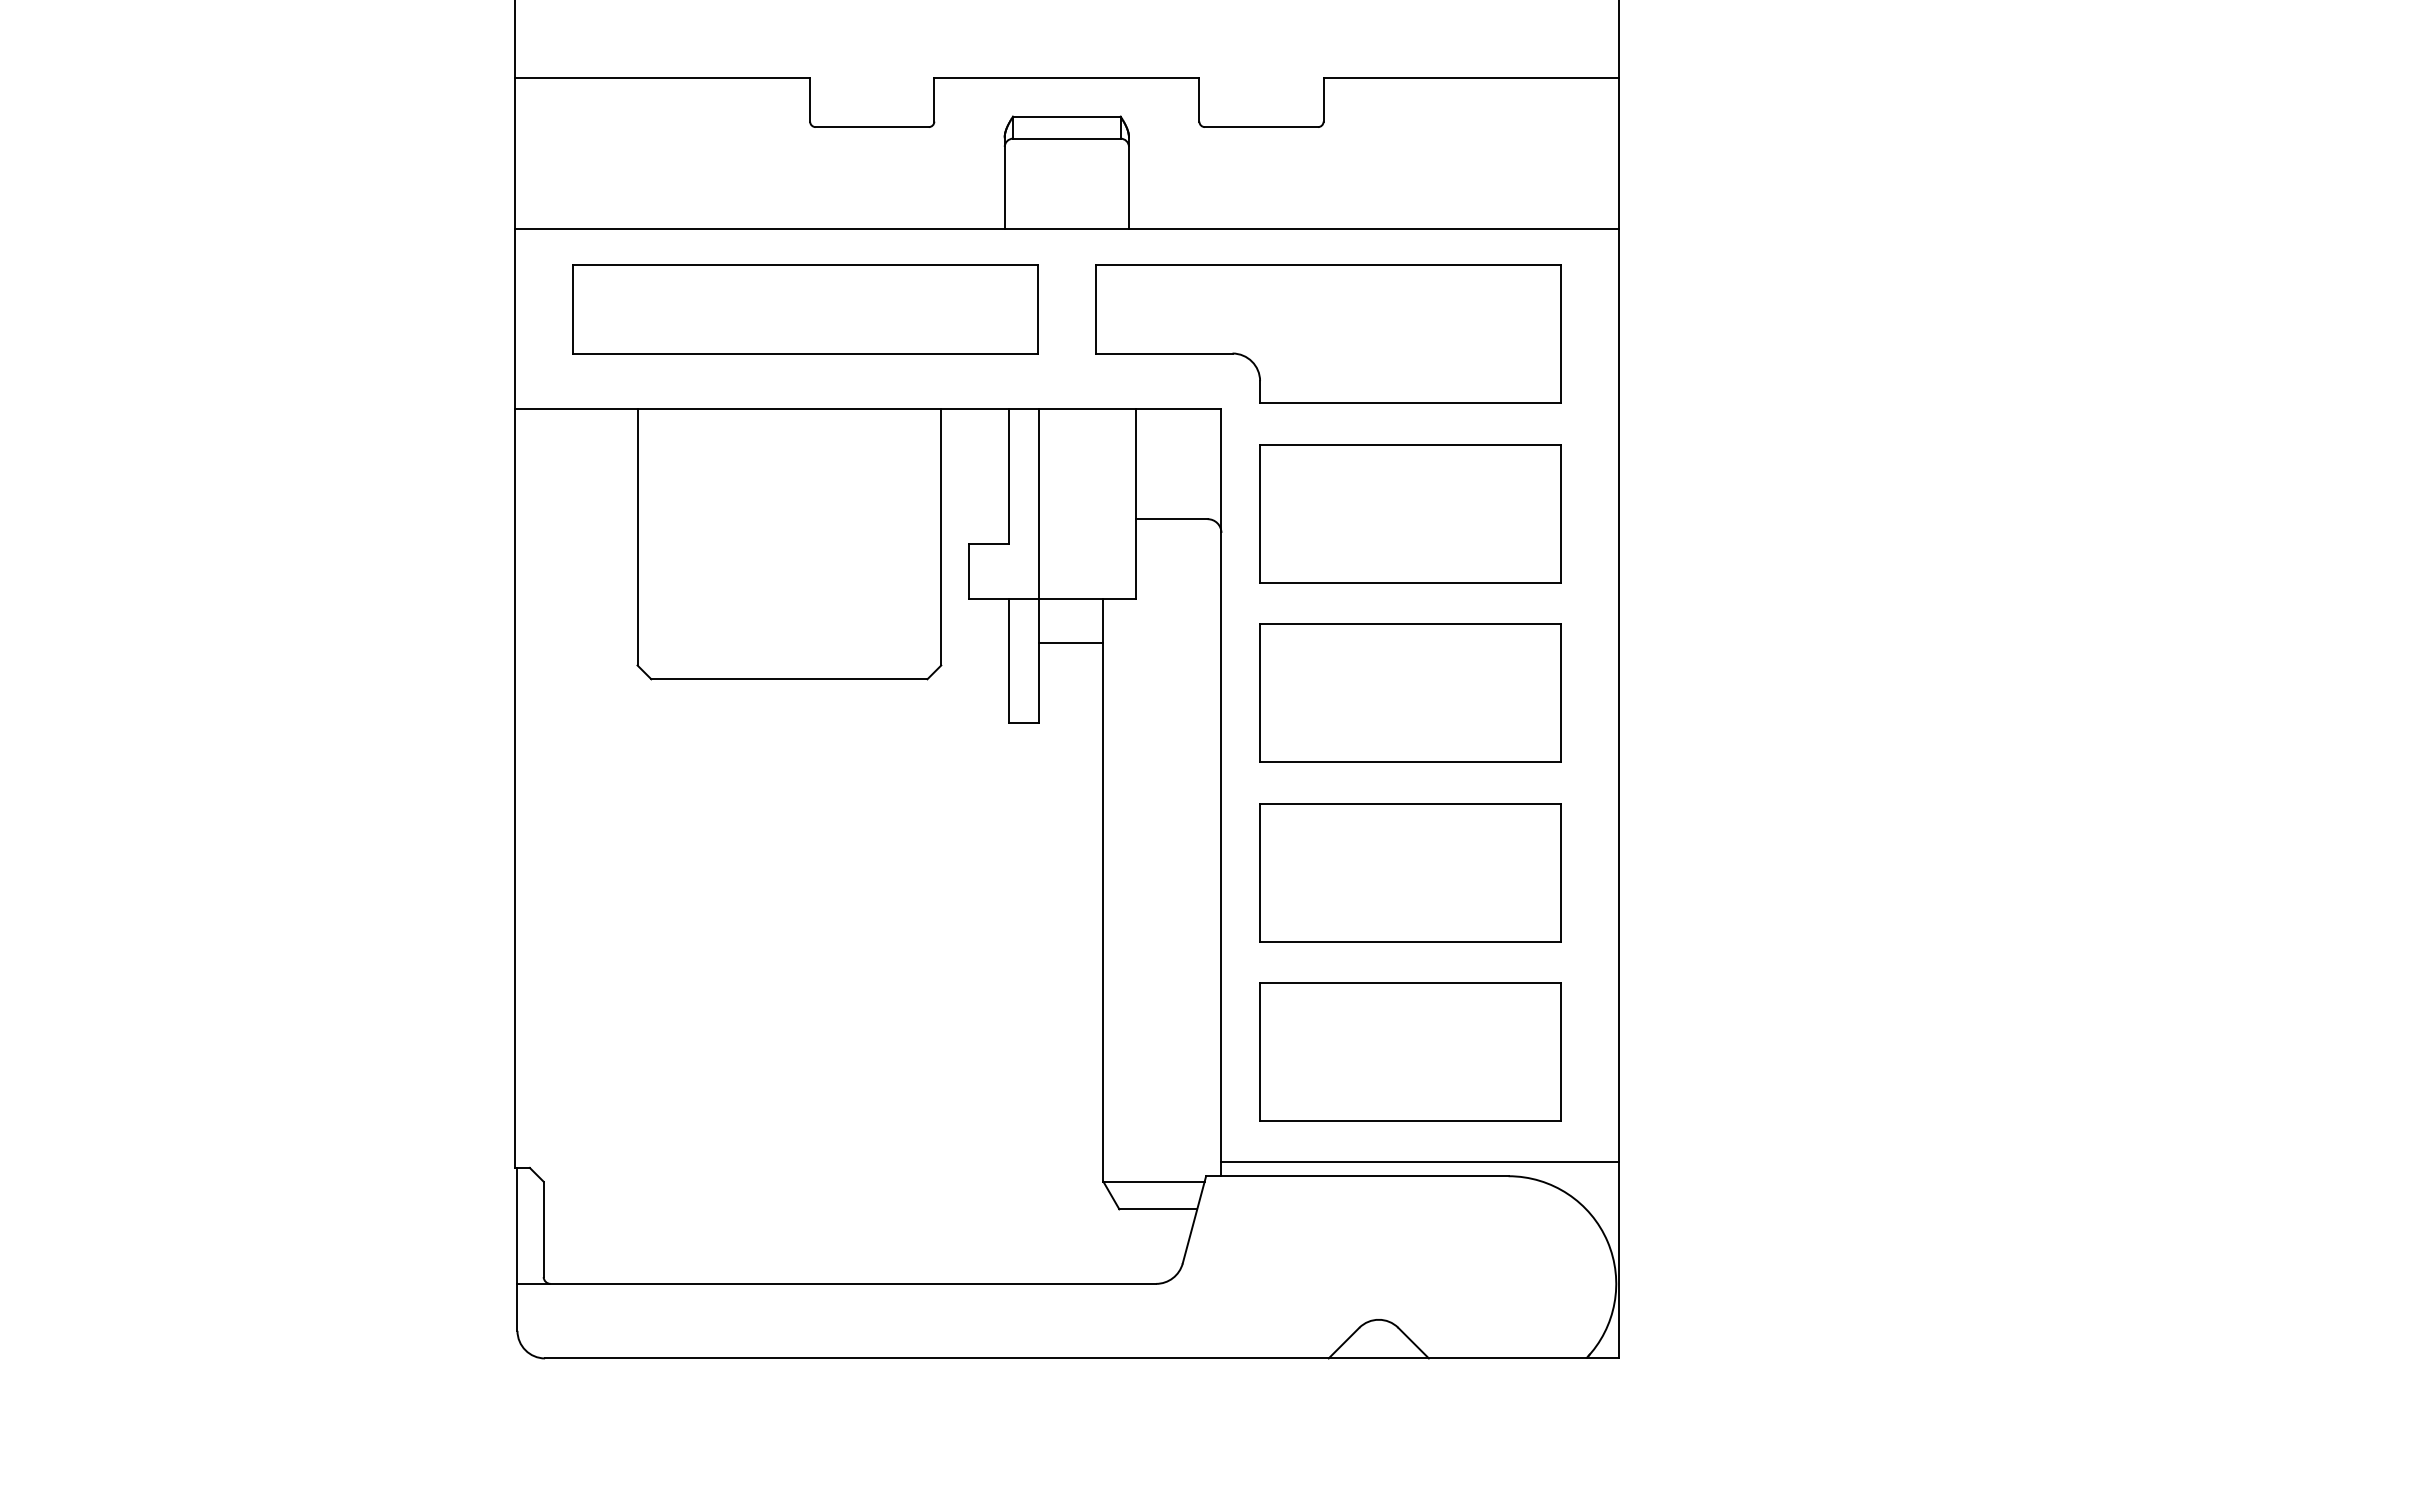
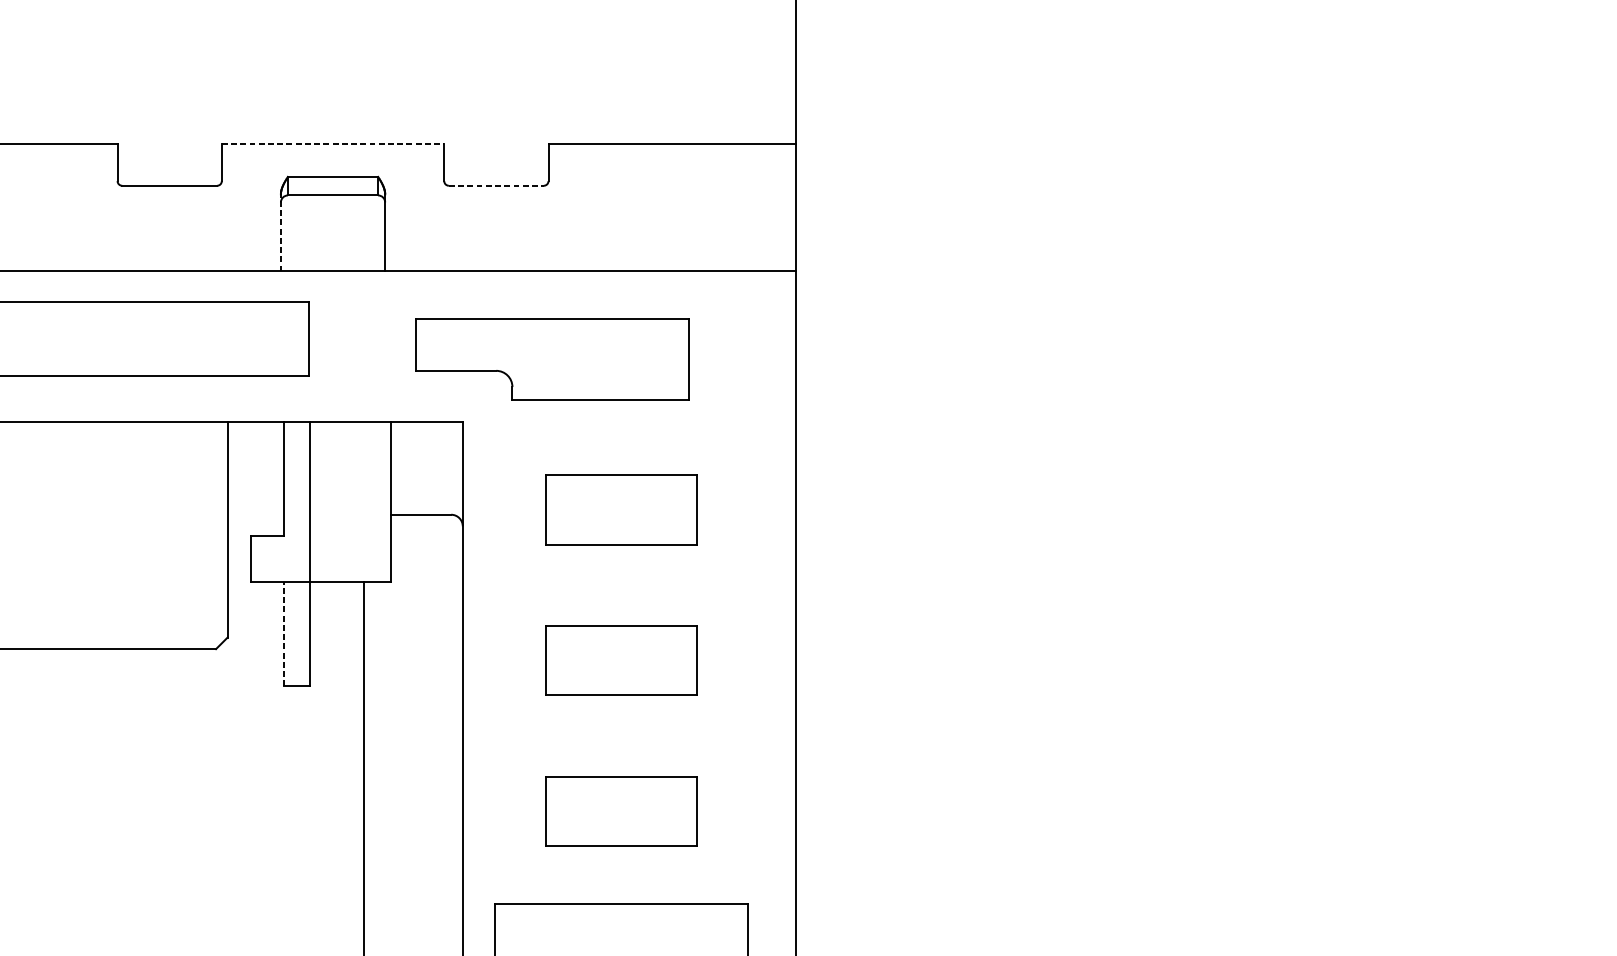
line: (1066, 77) -> (332, 144), solid -> dashed
line: (1261, 127) -> (496, 186), solid -> dashed
line: (1004, 183) -> (280, 233), solid -> dashed
part: (1328, 333) -> (552, 358), size x0.7
part: (1410, 513) -> (621, 510), size x0.6
line: (1071, 643) -> (336, 619), removed
line: (1008, 660) -> (284, 633), solid -> dashed
part: (1410, 692) -> (621, 660), size x0.6
part: (1410, 872) -> (621, 811), size x0.6

